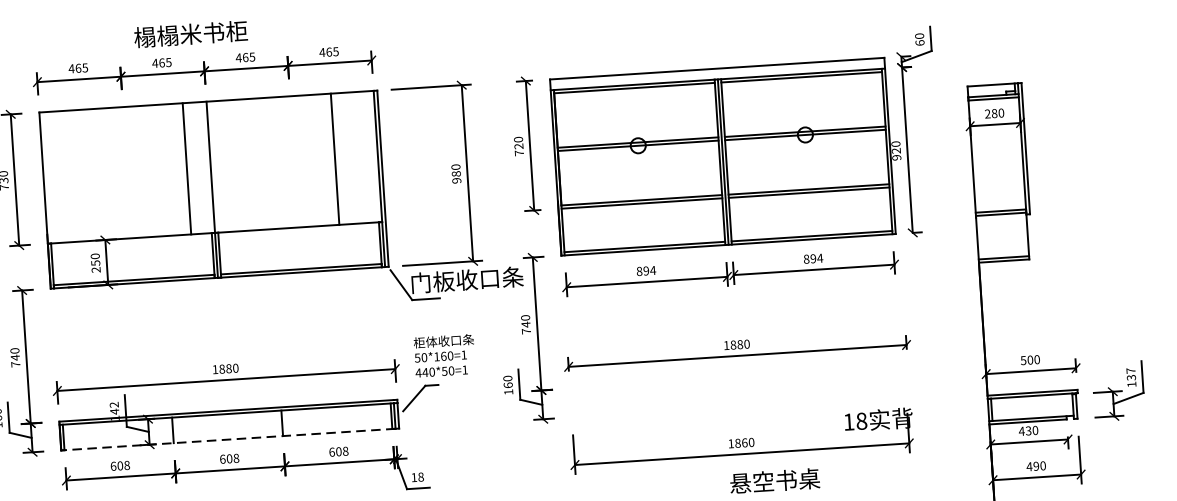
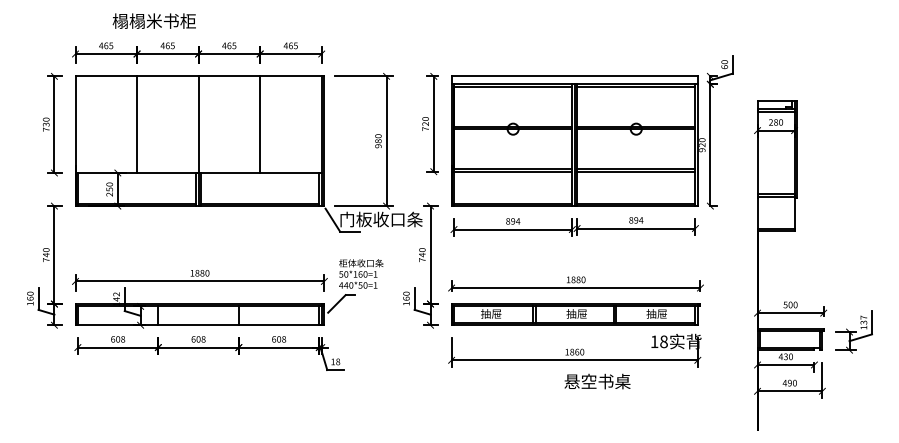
text: (189, 33) -> (153, 20), moved
line: (335, 158) -> (260, 124), moved
line: (187, 168) -> (137, 124), moved
part: (739, 391) -> (575, 314), added
line: (228, 439) -> (198, 325), dashed -> solid

